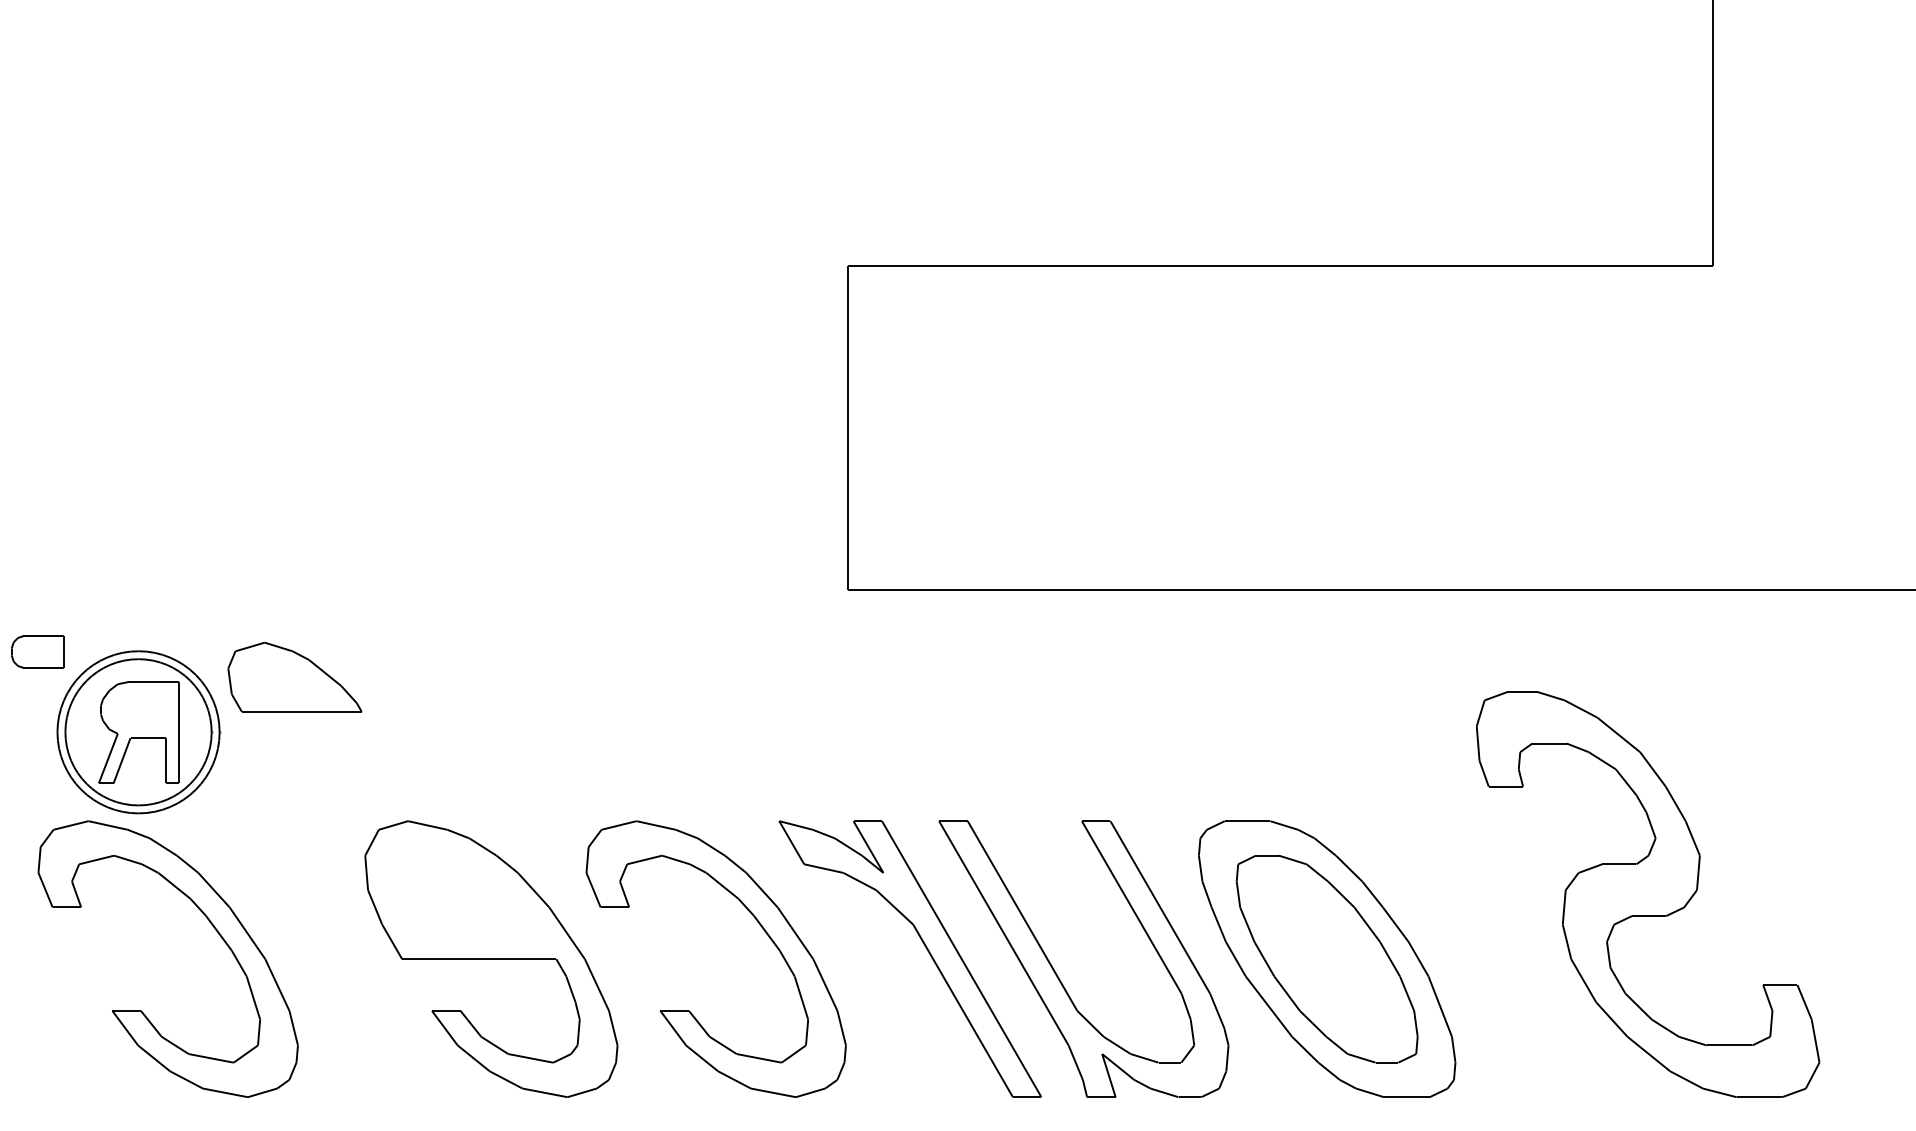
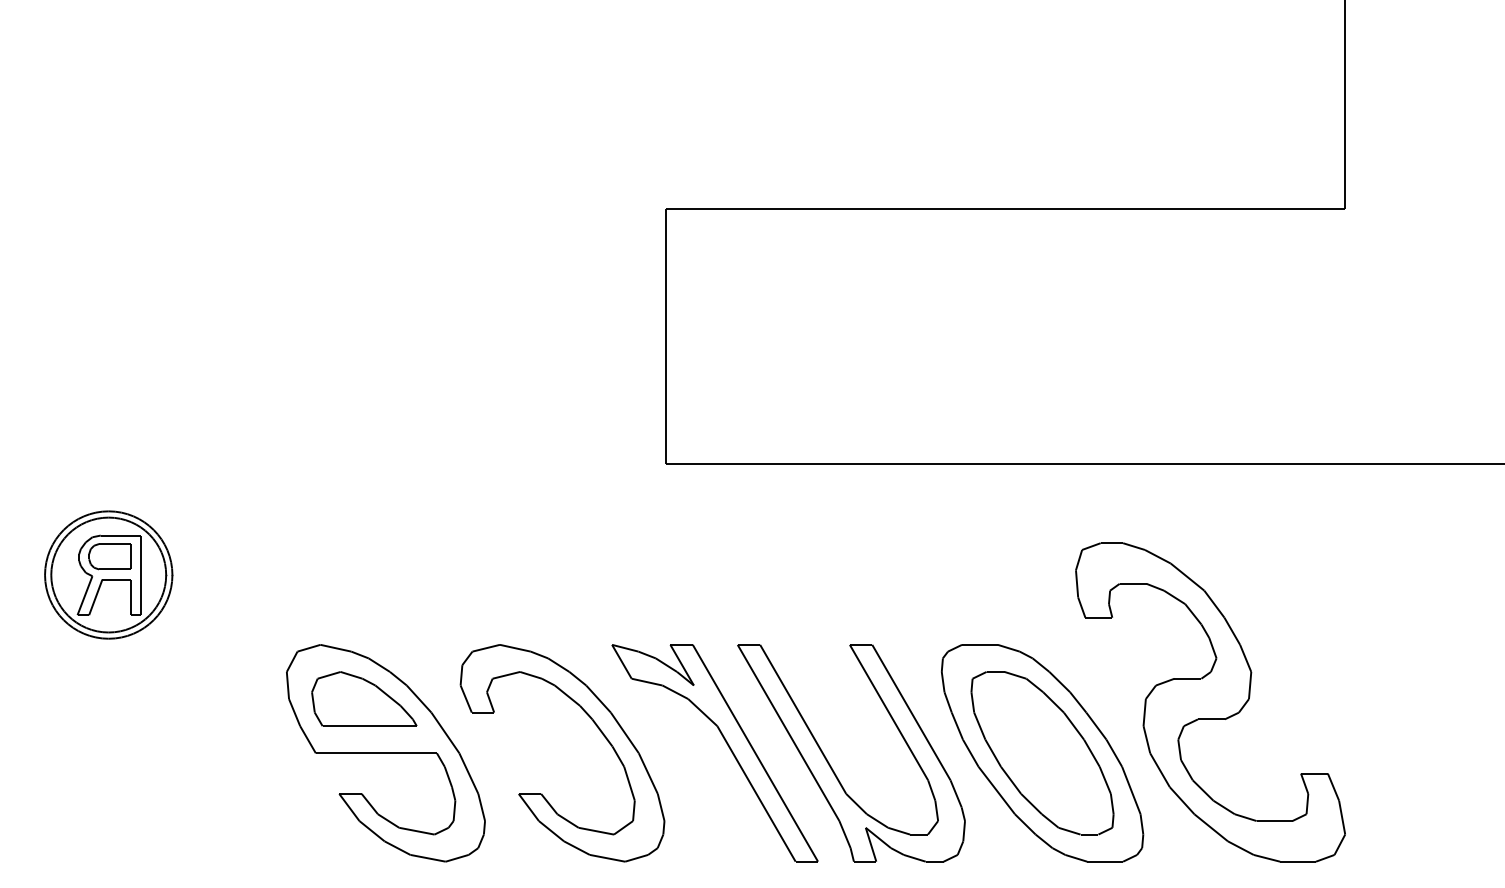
part: (37, 651) -> (109, 556), moved
part: (294, 677) -> (364, 699), moved
part: (1648, 894) -> (1210, 702), moved
part: (212, 926) -> (166, 727), removed

